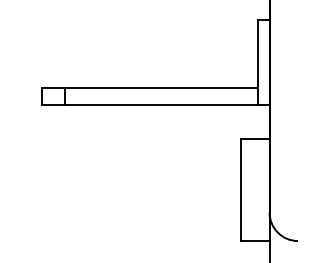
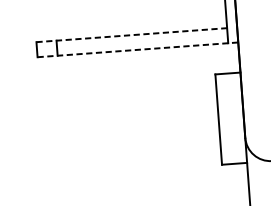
line: (150, 87) -> (131, 34), solid -> dashed
line: (155, 104) -> (137, 49), solid -> dashed

